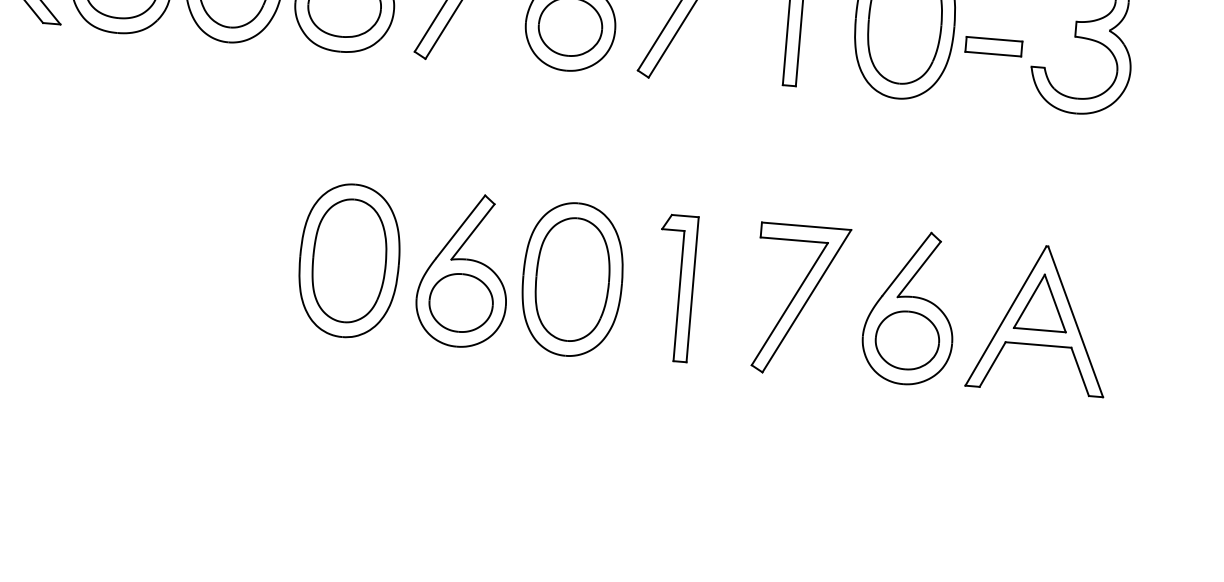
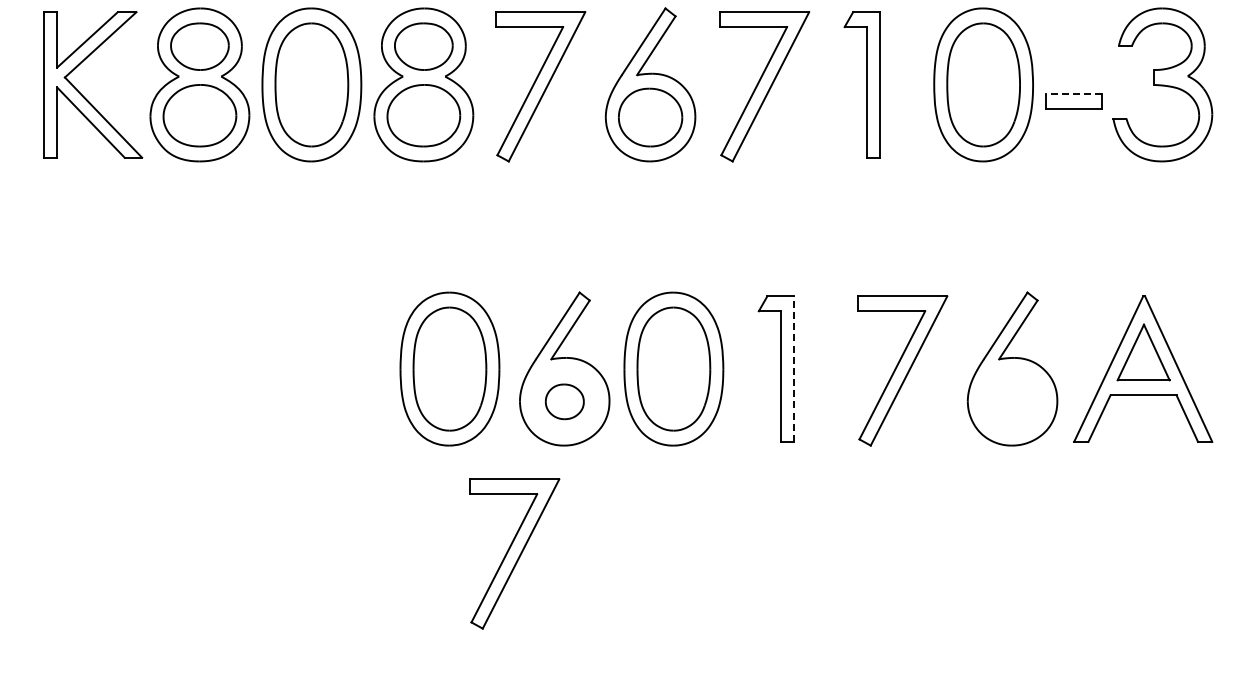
line: (994, 39) -> (1074, 94), solid -> dashed
line: (692, 290) -> (794, 369), solid -> dashed
part: (460, 302) -> (564, 401), size x0.6
part: (907, 340) -> (1012, 401), removed
part: (398, 450) -> (514, 553), added

